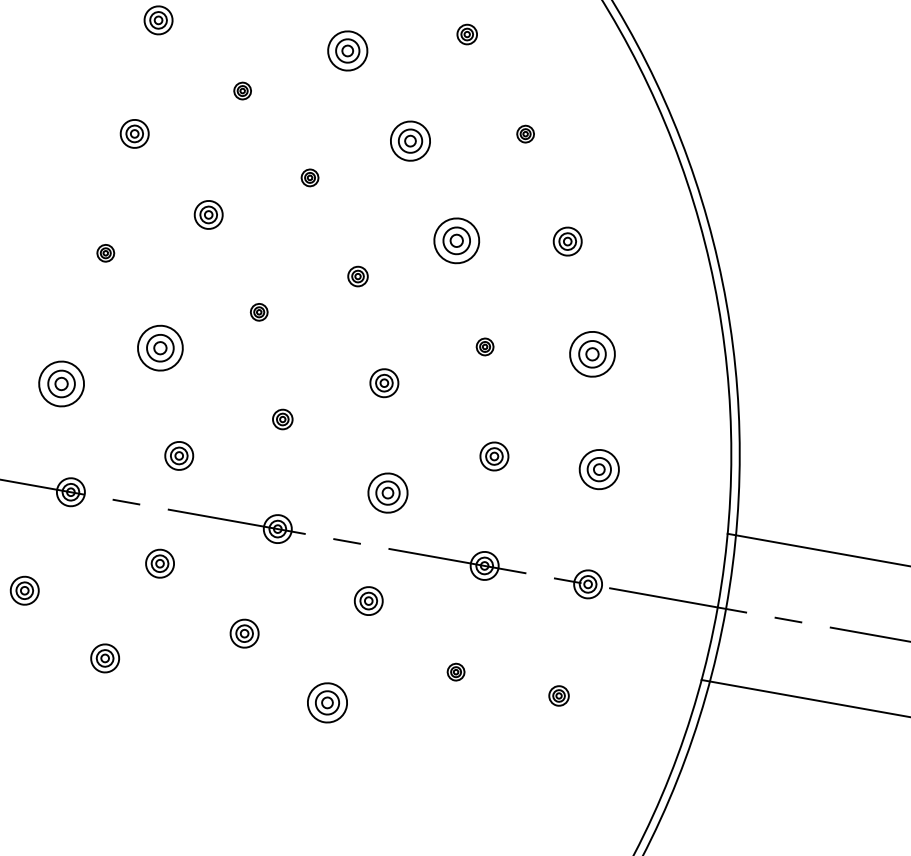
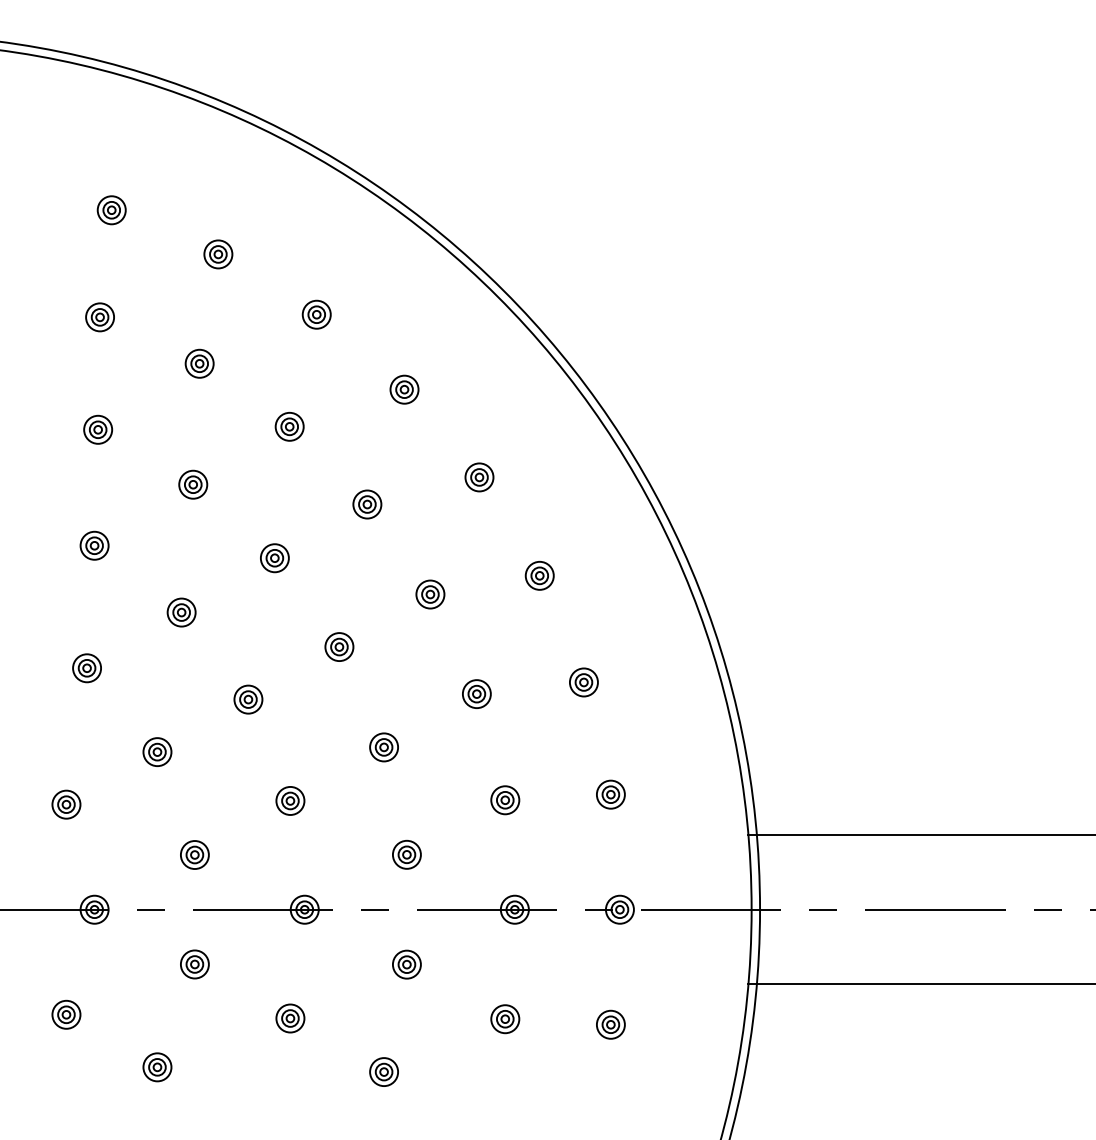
part: (467, 34) -> (404, 389), size x1.43
part: (347, 50) -> (289, 426), size x0.71
part: (242, 90) -> (193, 484), size x1.67
part: (525, 134) -> (479, 477), size x1.67
part: (410, 141) -> (367, 504), size x0.71
part: (309, 178) -> (274, 558), size x1.67
part: (456, 240) -> (430, 594), size x0.62
part: (105, 253) -> (86, 668), size x1.67
part: (358, 276) -> (339, 646), size x1.43
part: (259, 312) -> (248, 699), size x1.67
part: (484, 346) -> (476, 693), size x1.67
part: (160, 347) -> (157, 751), size x0.62
part: (592, 354) -> (583, 682), size x0.62
part: (61, 383) -> (66, 804), size x0.62
part: (282, 419) -> (290, 800), size x1.43
part: (599, 469) -> (610, 794), size x0.71
part: (387, 492) -> (406, 854), size x0.71
part: (456, 672) -> (505, 1019), size x1.67
part: (558, 695) -> (610, 1024), size x1.43
part: (326, 702) -> (383, 1071), size x0.71

